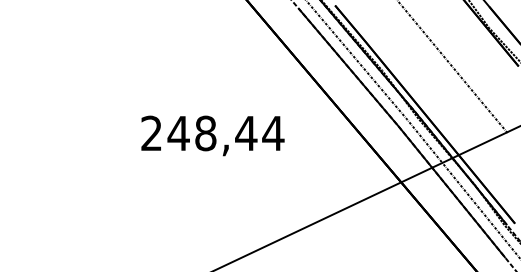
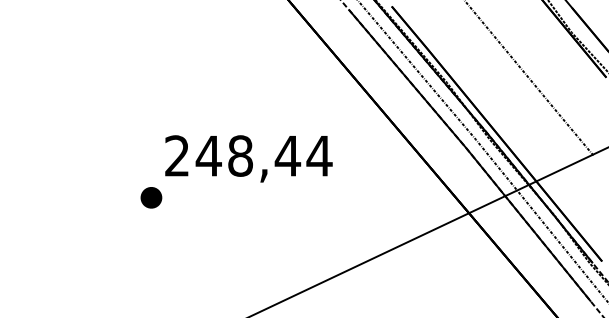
part: (129, 169) -> (151, 198), added

